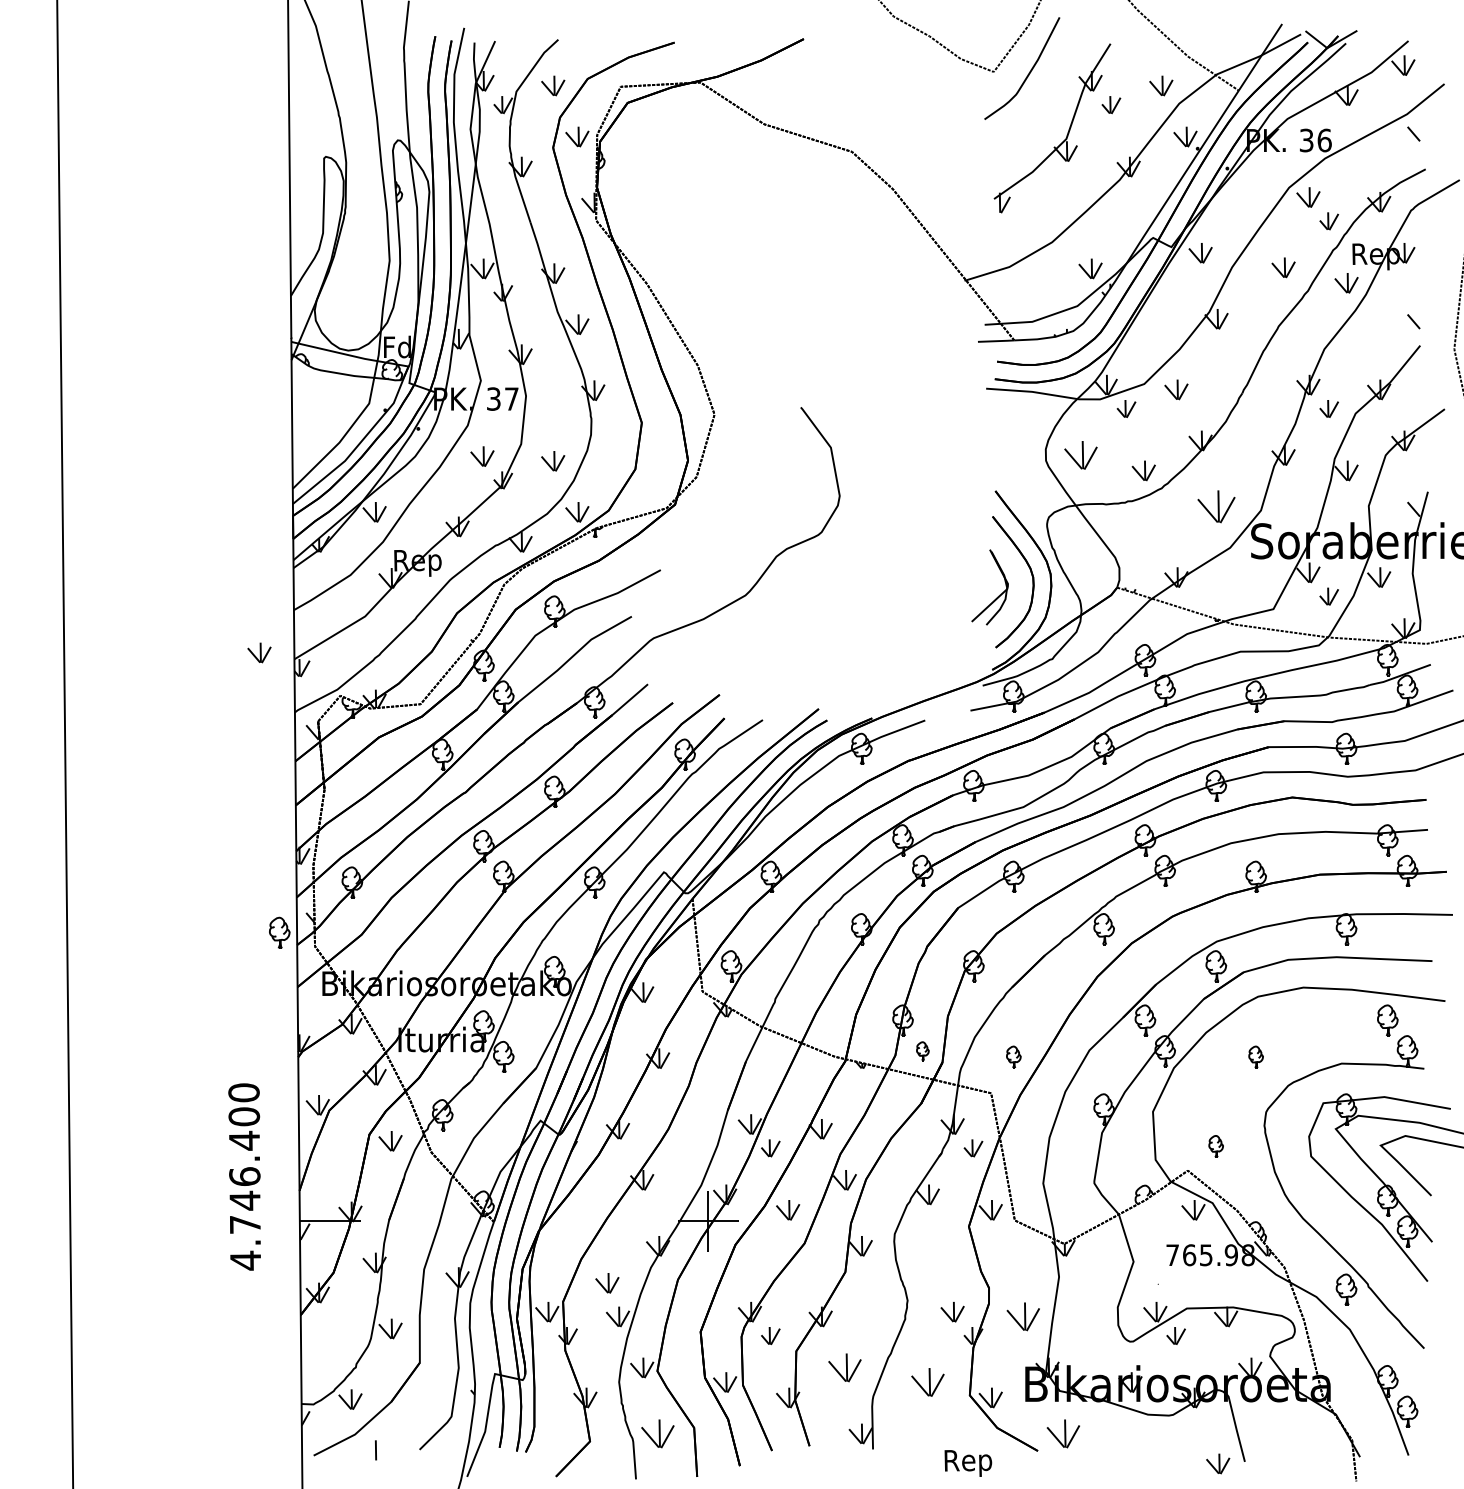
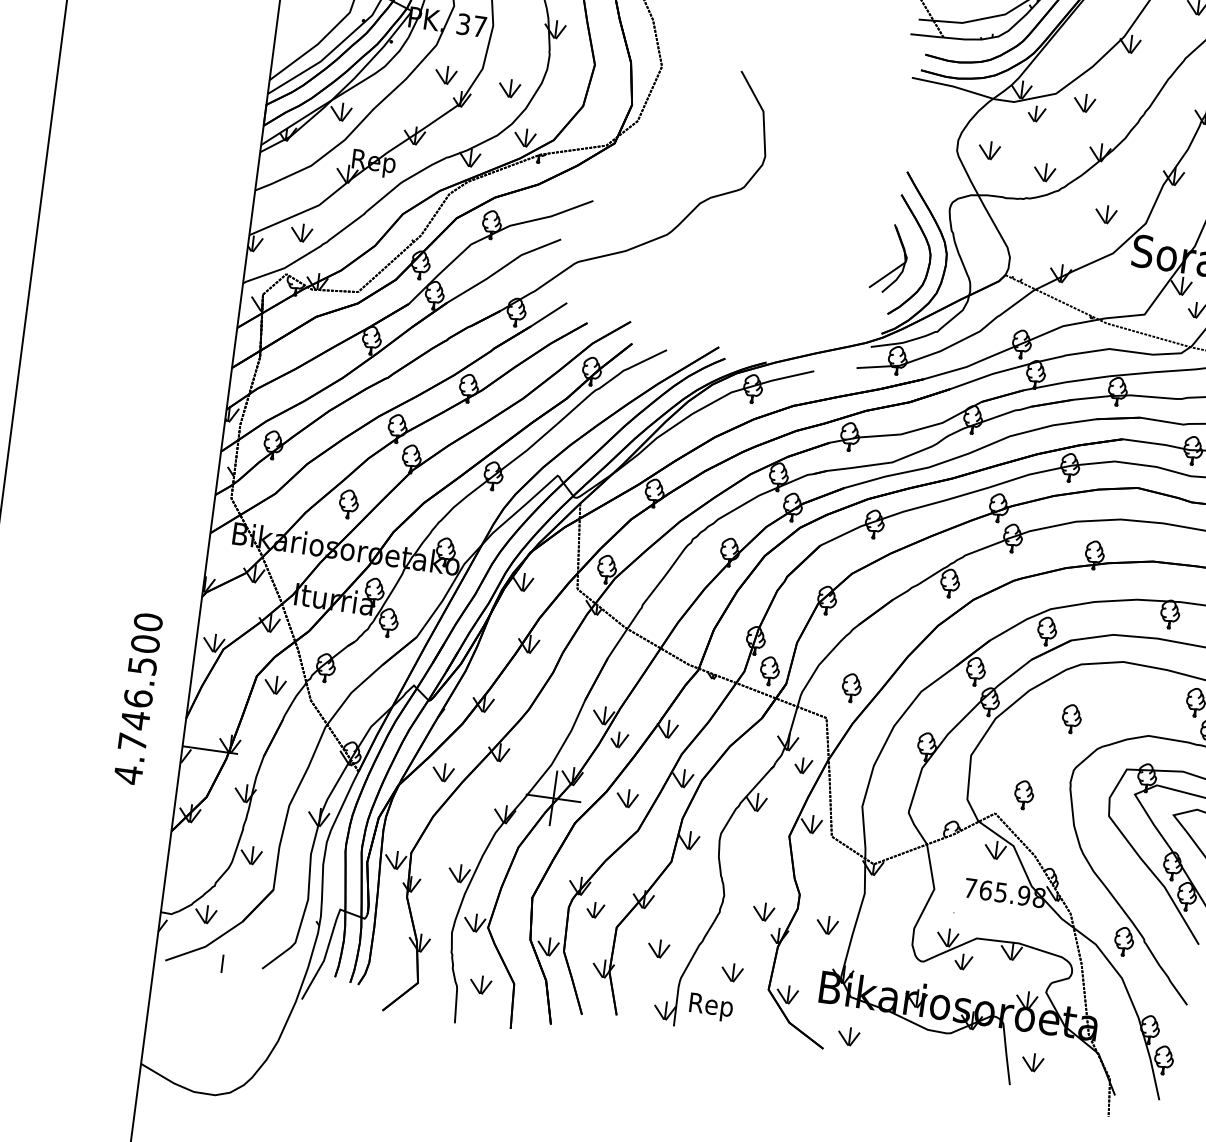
part: (1080, 455) -> (989, 150), size x0.71
part: (1216, 506) -> (1105, 214), size x0.62
part: (259, 652) -> (301, 232), moved
part: (279, 932) -> (348, 503), moved
part: (922, 1051) -> (769, 671), size x1.67
part: (1013, 1057) -> (851, 688), size x1.43
part: (1255, 1057) -> (1071, 719), size x1.43
text: (244, 1140) -> (142, 665), 4.746.400 -> 4.746.500
part: (1215, 1146) -> (1023, 795), size x1.43
part: (607, 1283) -> (443, 772), moved
part: (1023, 1316) -> (827, 924), size x0.71
part: (844, 1367) -> (658, 948), size x0.71
part: (927, 1382) -> (731, 972), size x0.71
part: (658, 1433) -> (481, 984), size x0.71
part: (1063, 1433) -> (848, 1036), size x0.71
text: (968, 1463) -> (711, 1007), moved
part: (1218, 1463) -> (1033, 1062), moved

